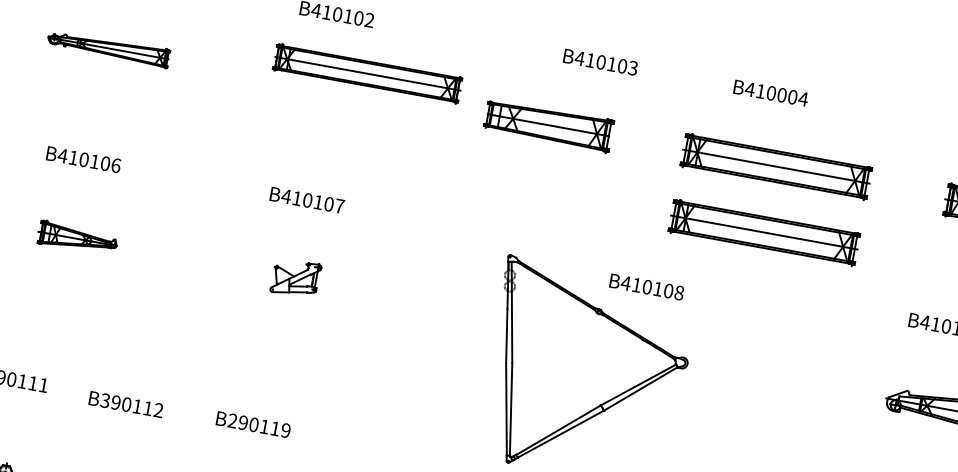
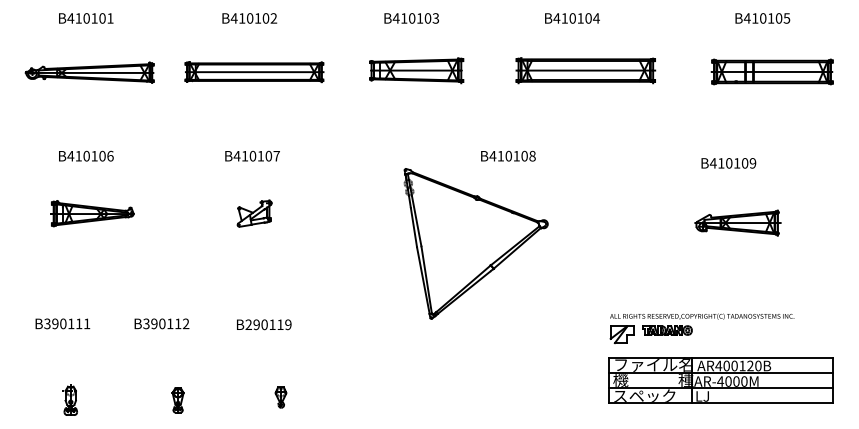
part: (108, 47) -> (89, 72), size x1.43
text: (600, 62) -> (411, 18), moved
part: (367, 74) -> (254, 72), moved
text: (781, 95) -> (580, 18), B410004 -> B410104
part: (763, 232) -> (585, 119), removed
part: (78, 238) -> (92, 213), size x1.43
text: (647, 286) -> (508, 155), moved
text: (125, 403) -> (161, 323), moved
text: (253, 424) -> (264, 324), moved

